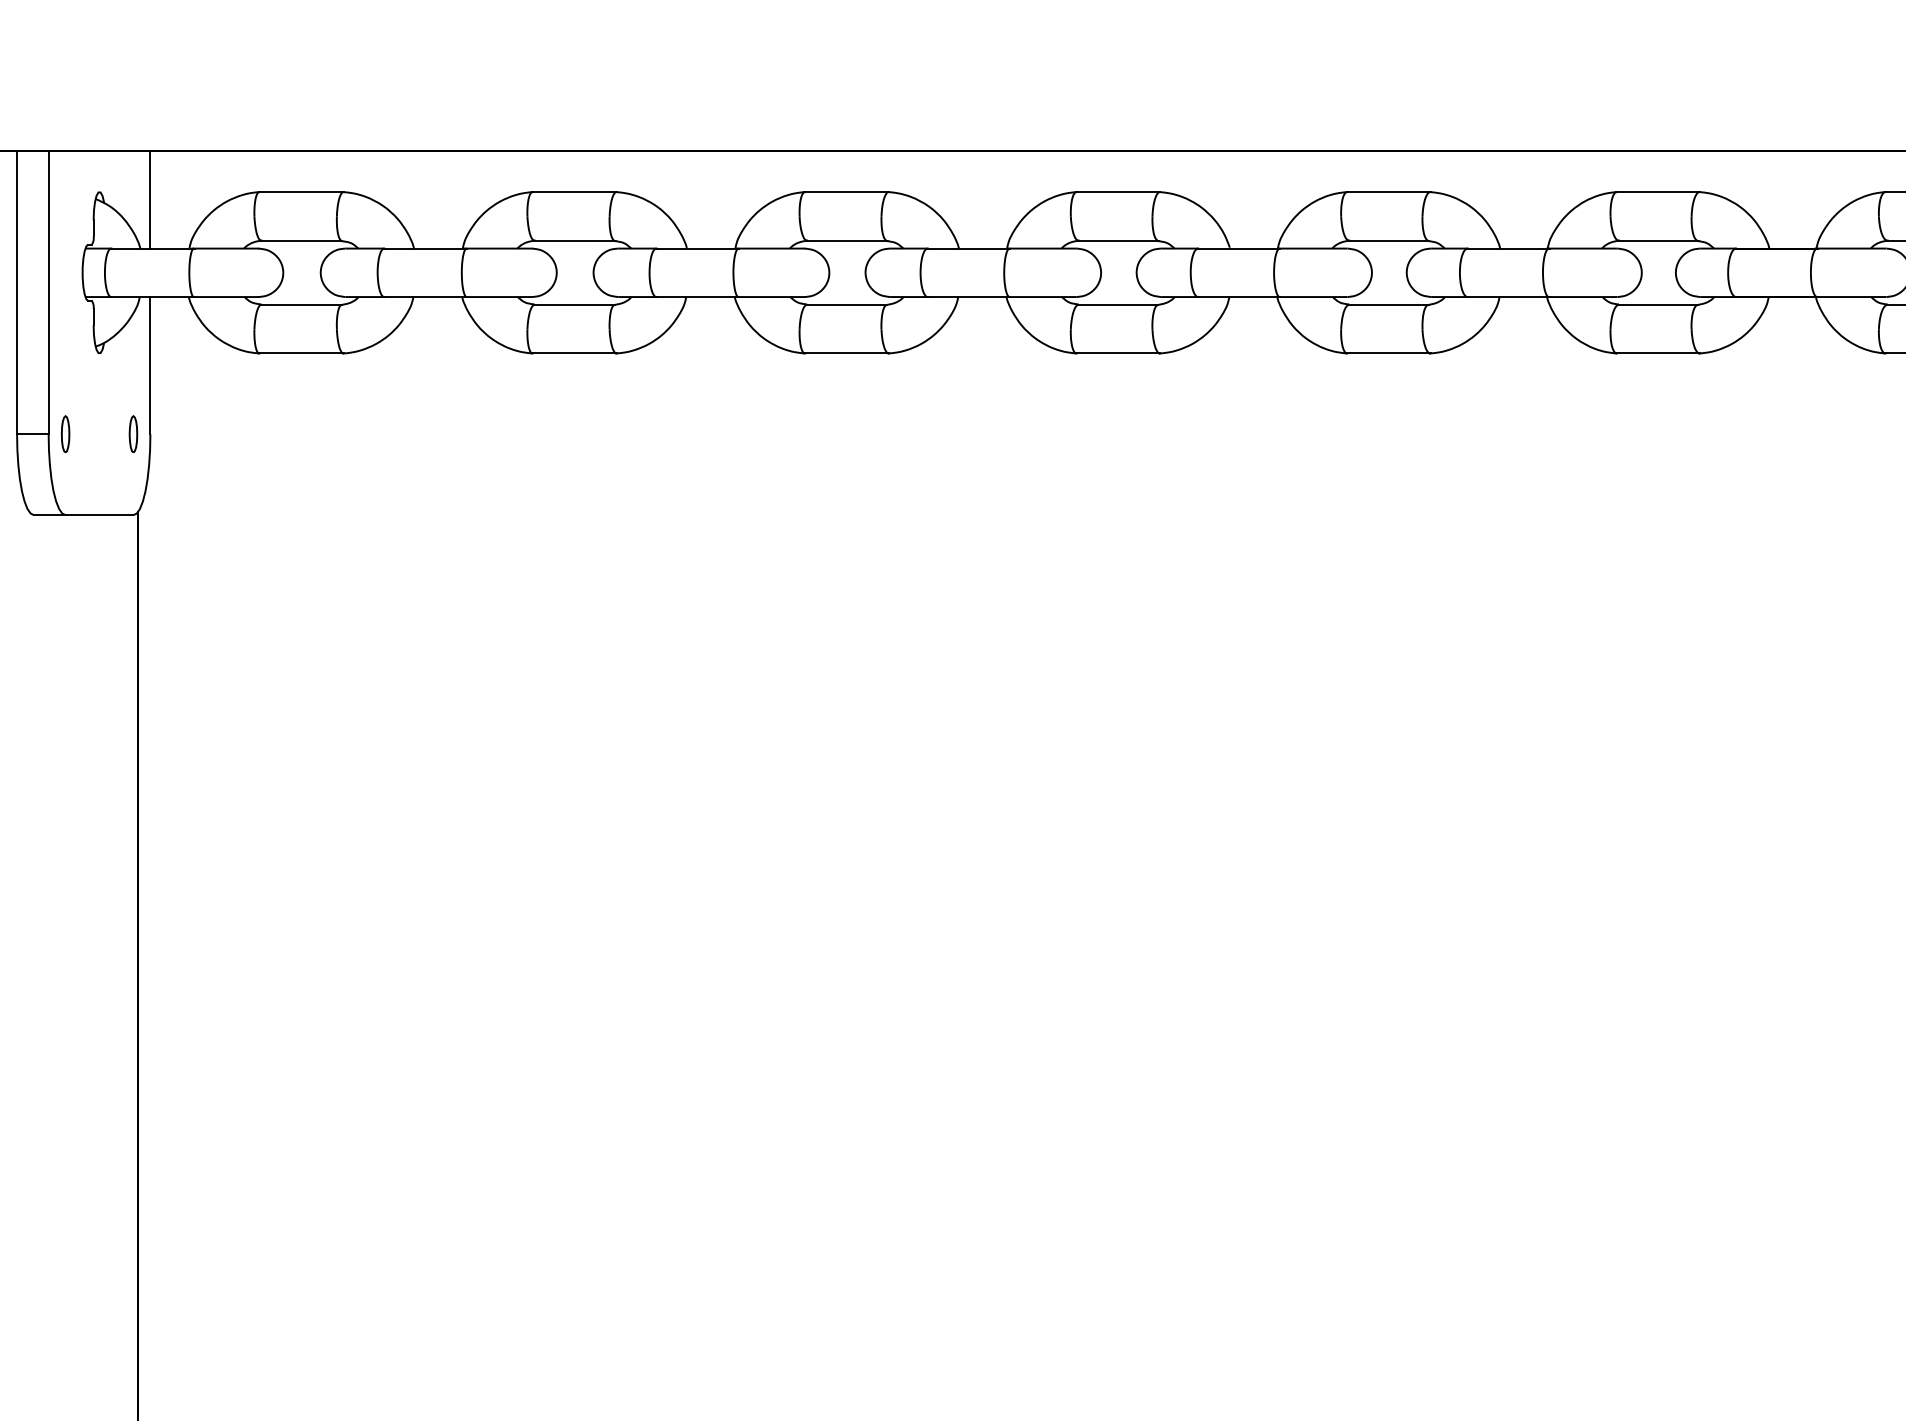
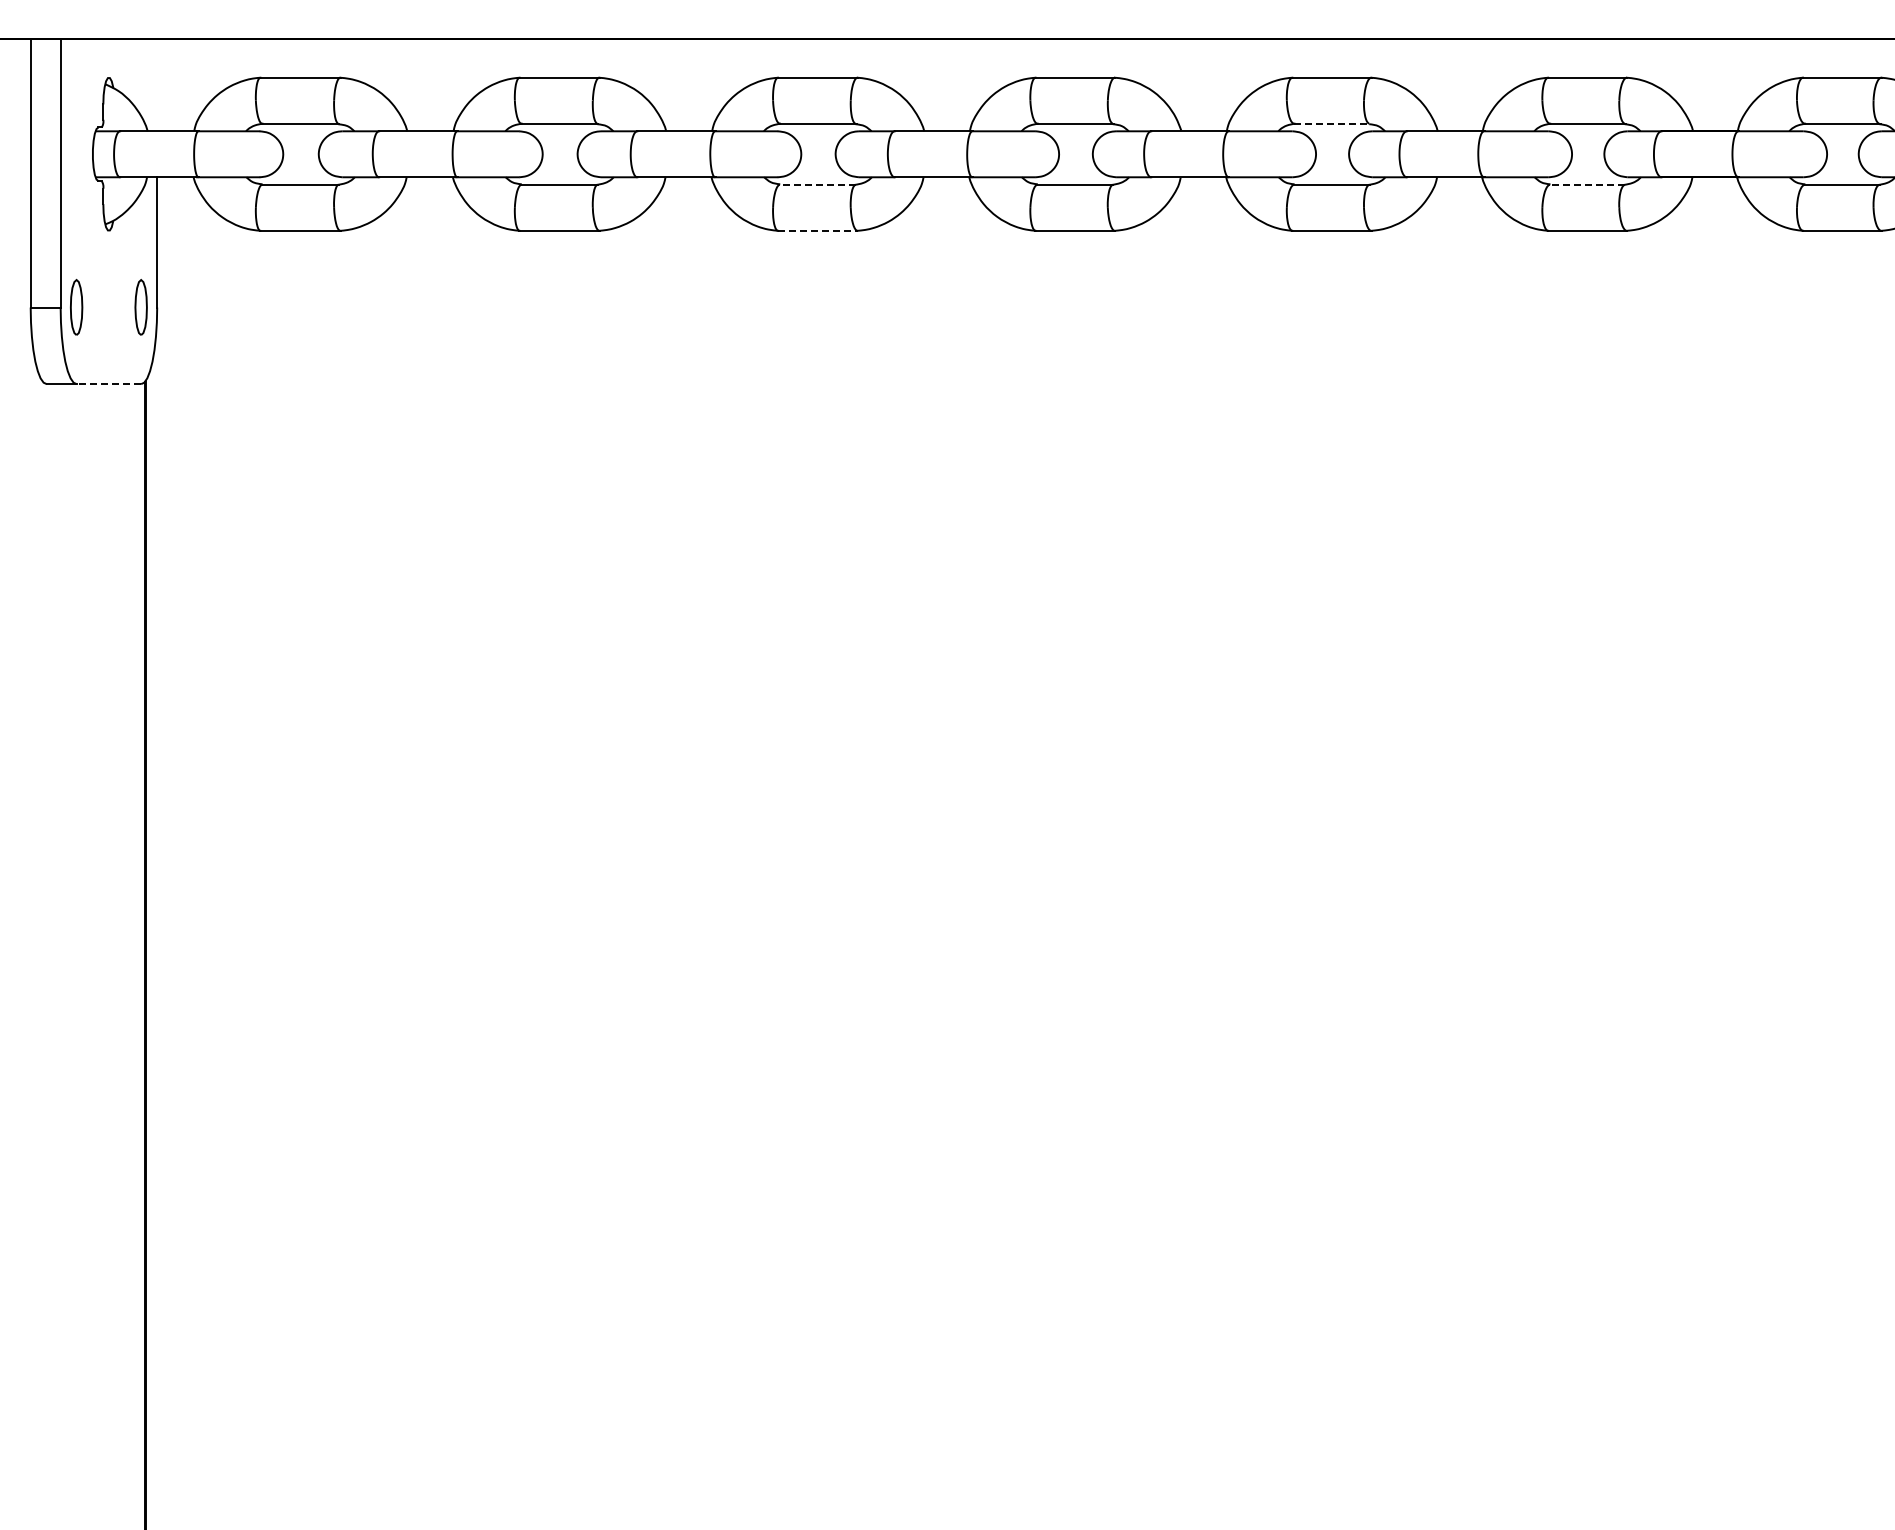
line: (150, 199) -> (157, 84), removed
line: (1389, 240) -> (1332, 123), solid -> dashed
line: (846, 304) -> (817, 184), solid -> dashed
line: (1658, 304) -> (1587, 184), solid -> dashed
line: (847, 353) -> (818, 230), solid -> dashed
part: (65, 434) -> (76, 307), size x1.6
part: (132, 434) -> (140, 307), size x1.6
line: (99, 515) -> (108, 384), solid -> dashed

